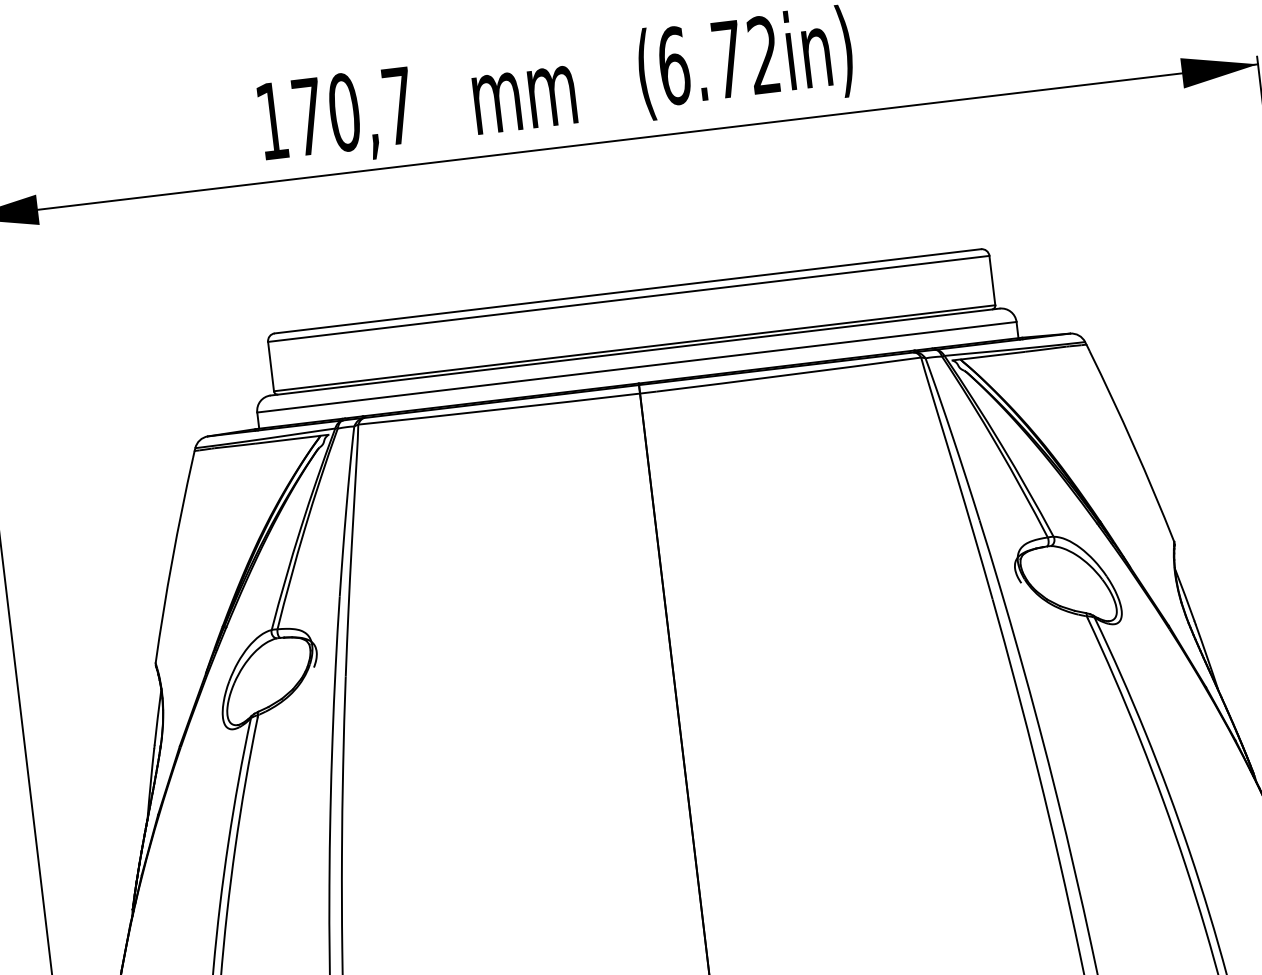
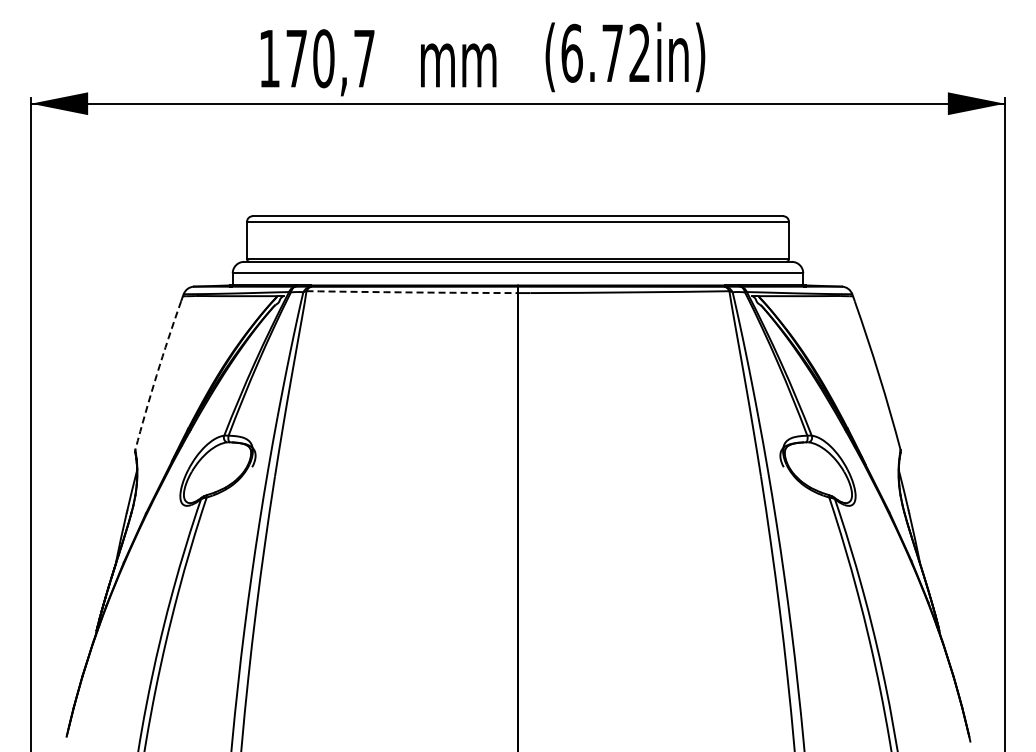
arc: (499, 409) -> (412, 292), solid -> dashed
arc: (172, 560) -> (156, 375), solid -> dashed

